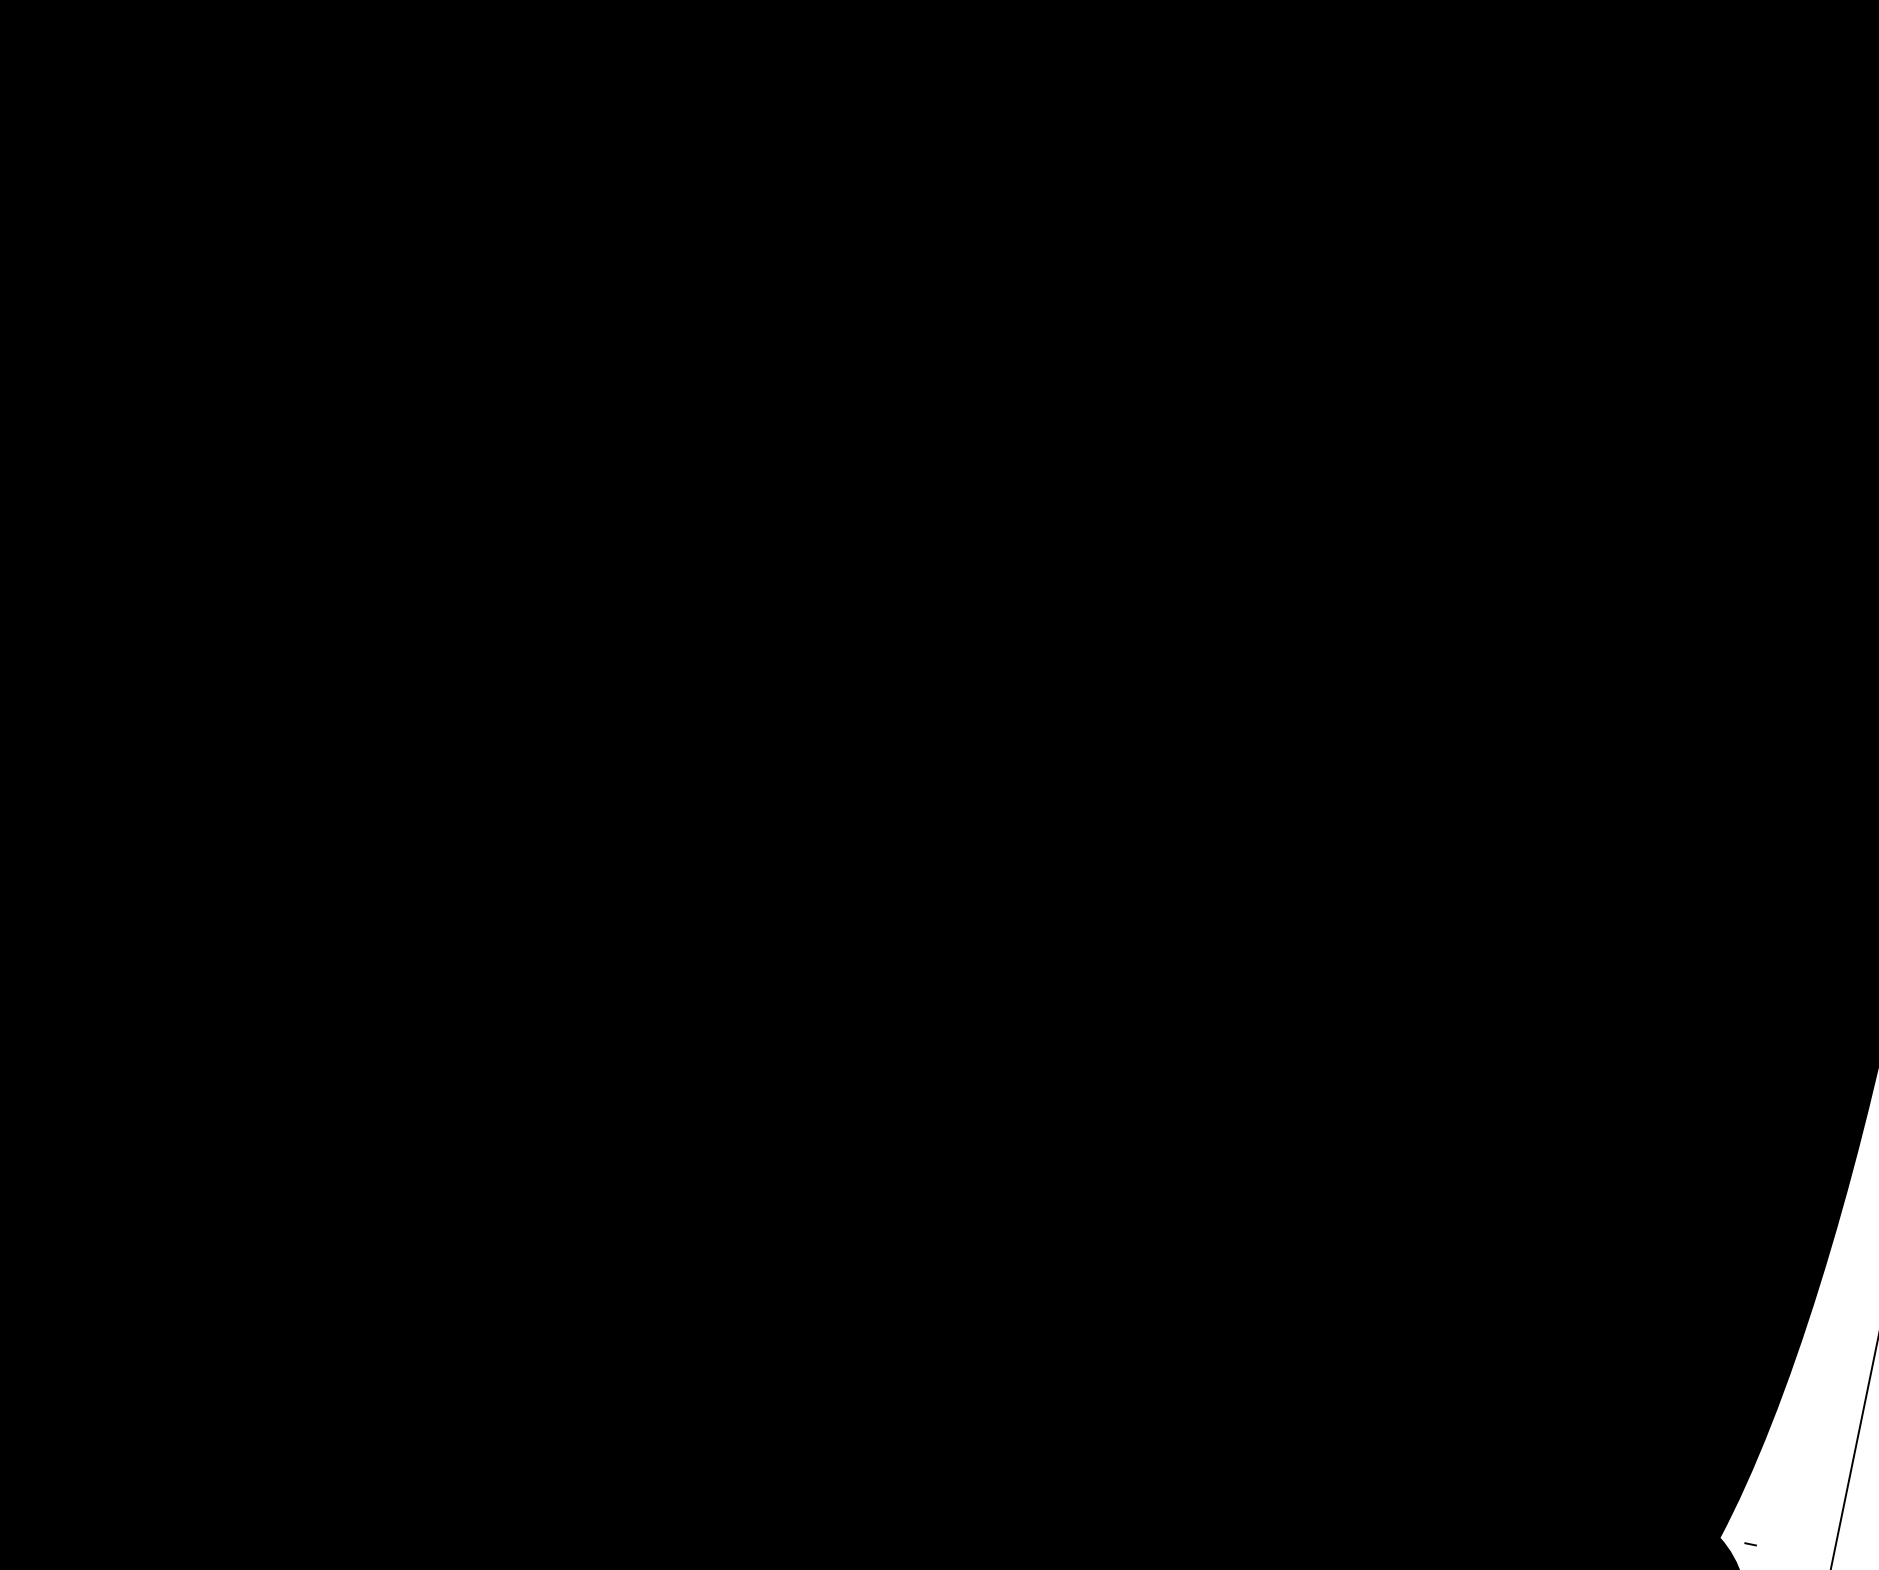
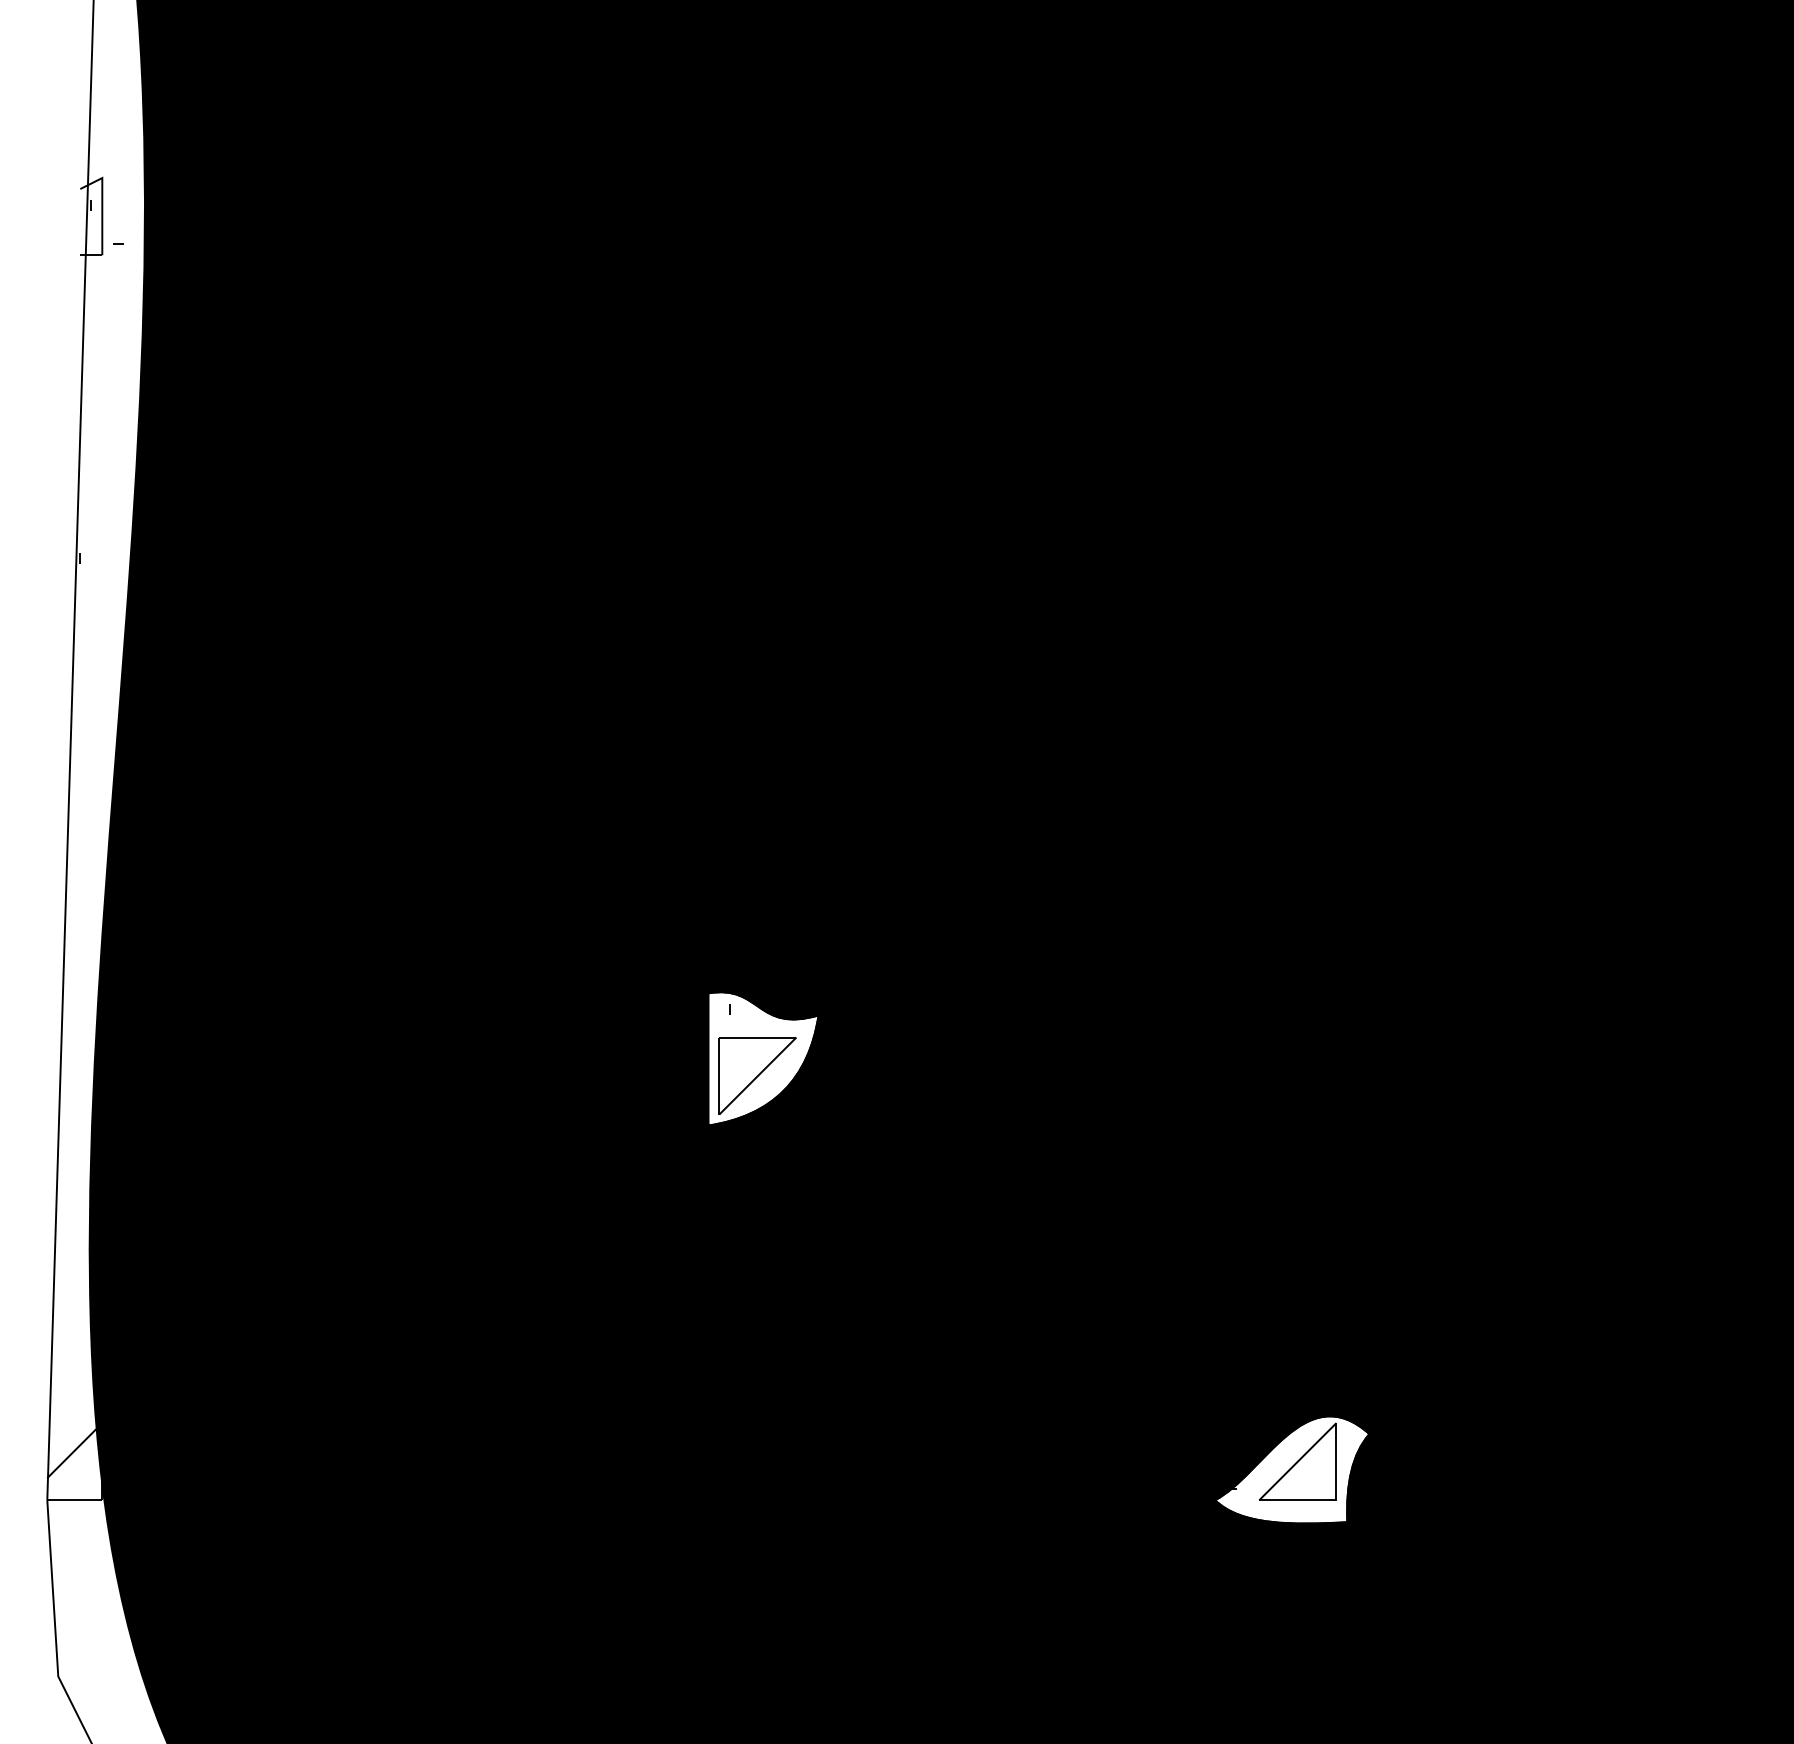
fill: (550, 700) -> (763, 1058), removed
fill: (1054, 1288) -> (1292, 1469), removed

